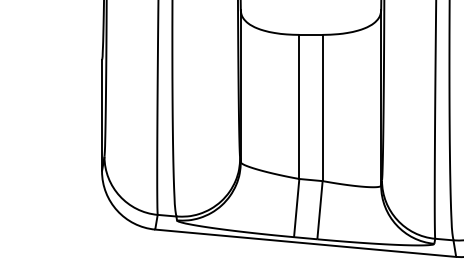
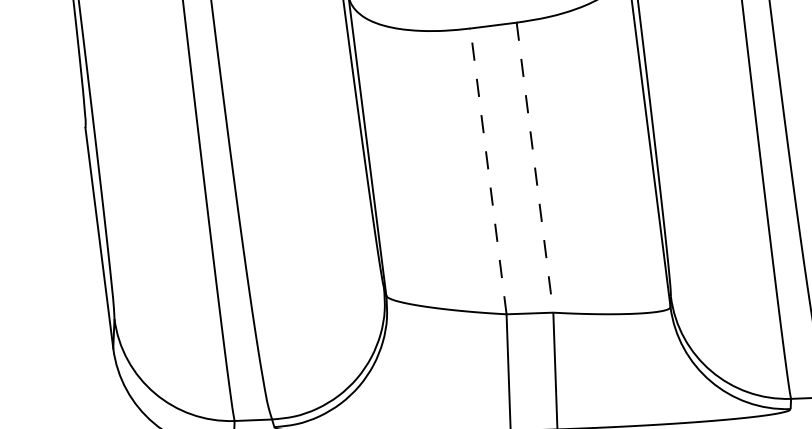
line: (299, 106) -> (488, 170), solid -> dashed
line: (322, 108) -> (534, 168), solid -> dashed

